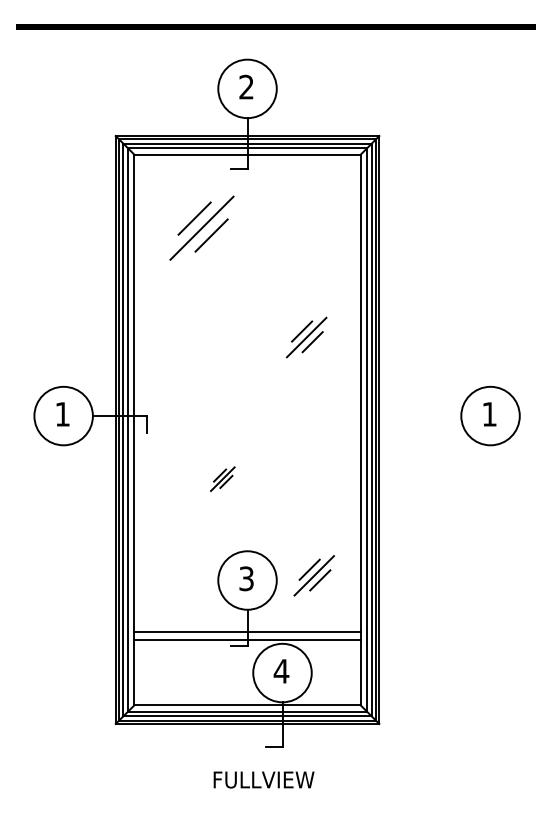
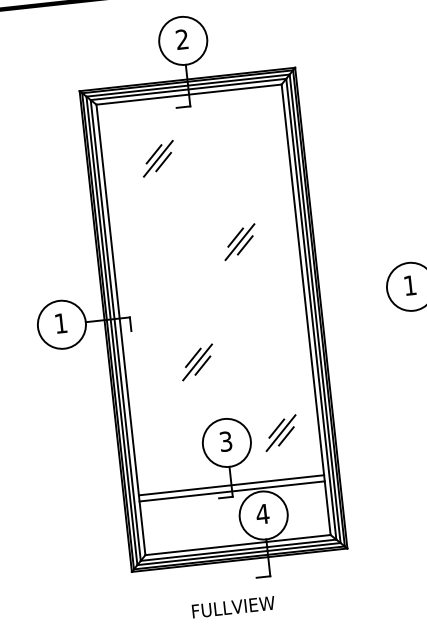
part: (201, 227) -> (157, 158), size x0.62
part: (306, 337) -> (239, 242), moved
part: (222, 478) -> (197, 361), size x1.67
text: (263, 779) -> (233, 606), moved

